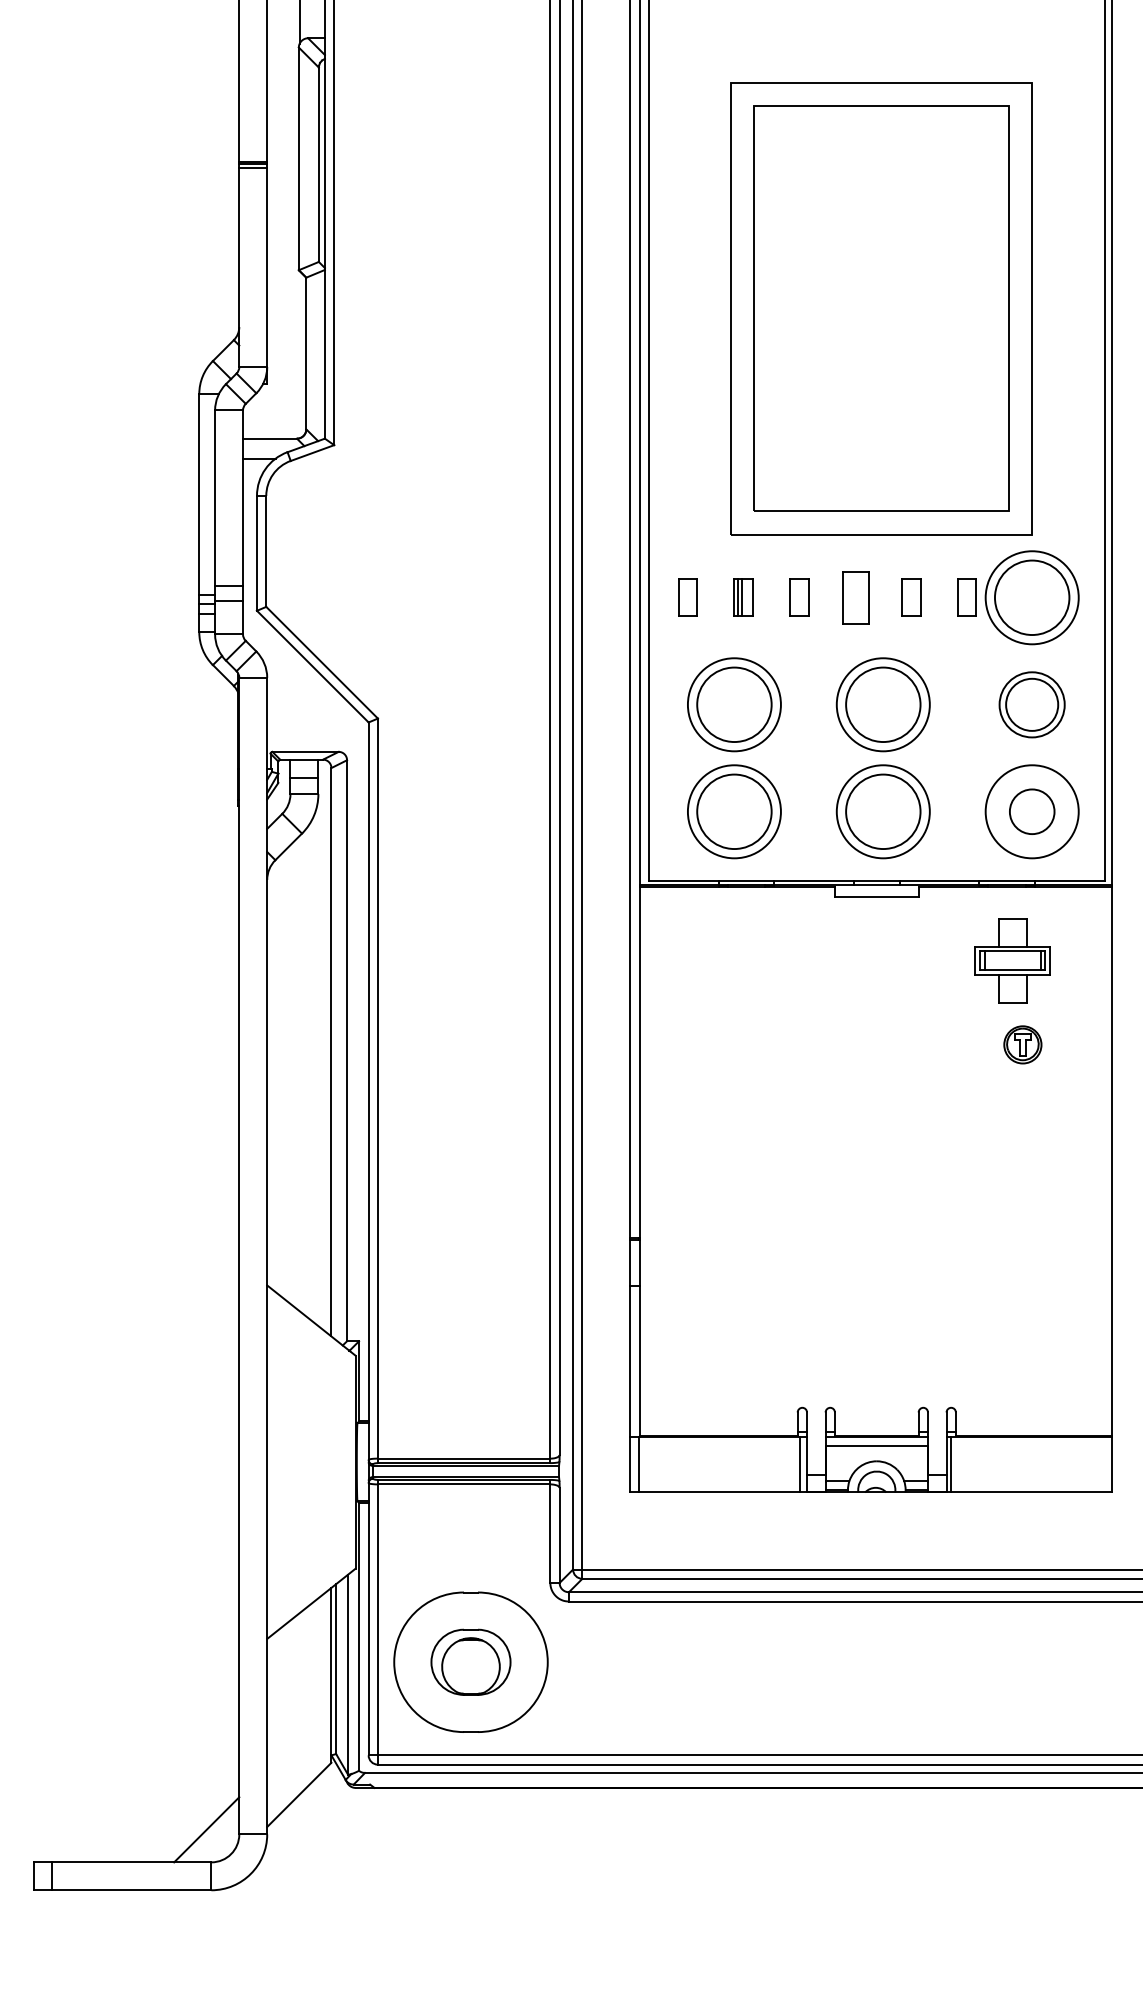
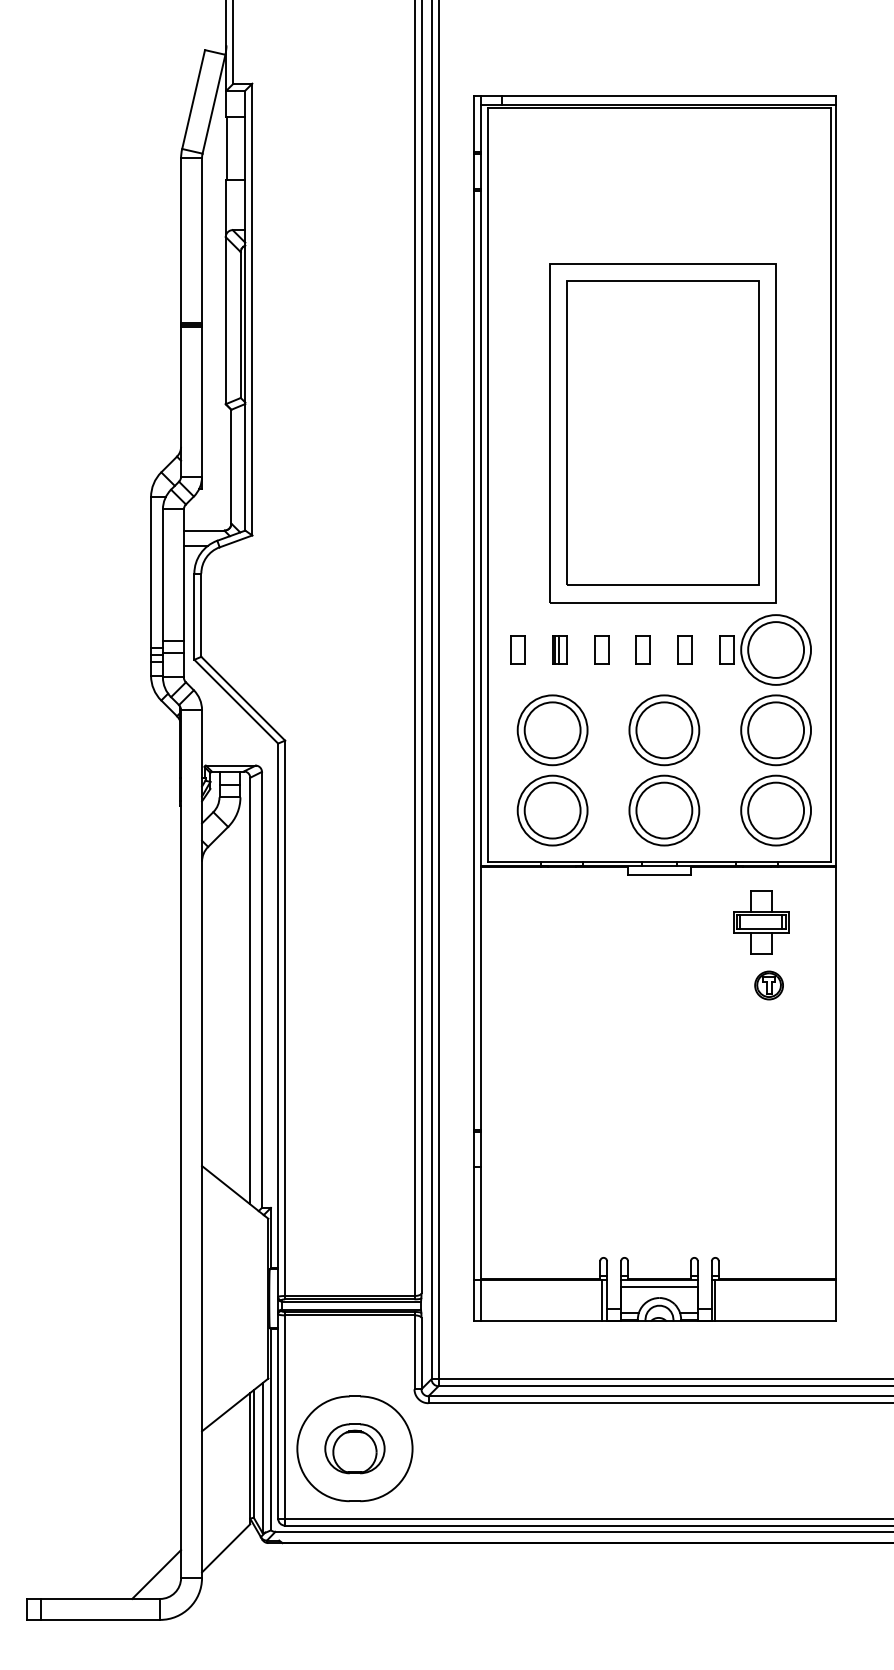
part: (854, 597) -> (642, 649), size x0.71
part: (1031, 705) -> (775, 730), size x1.43
circle: (1032, 811) -> (776, 810), size x1.67

